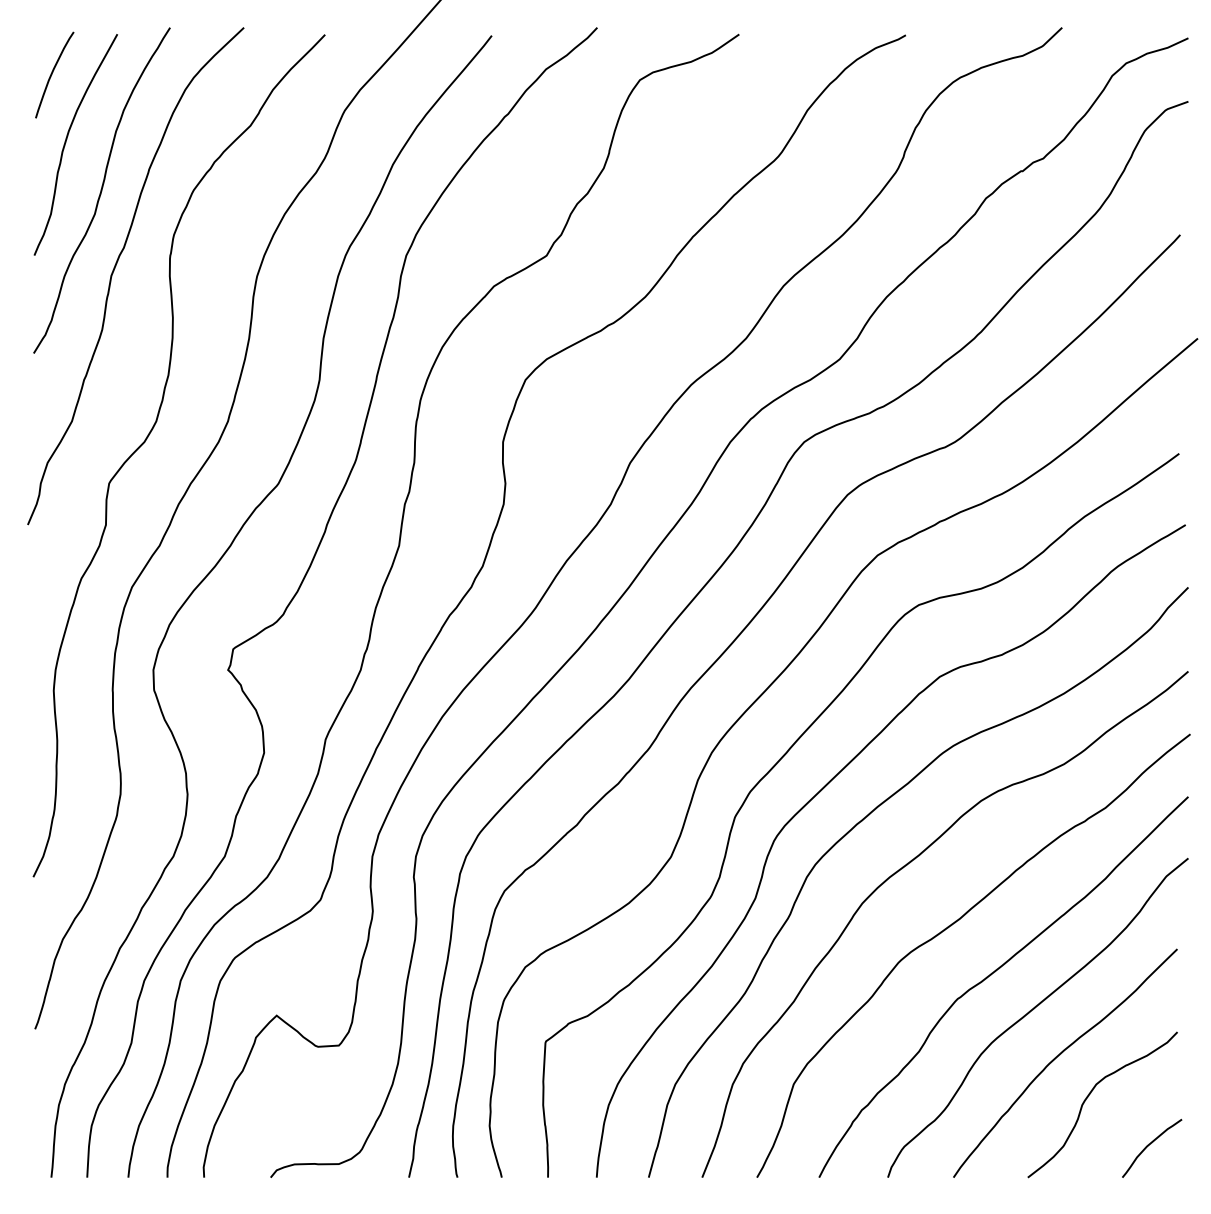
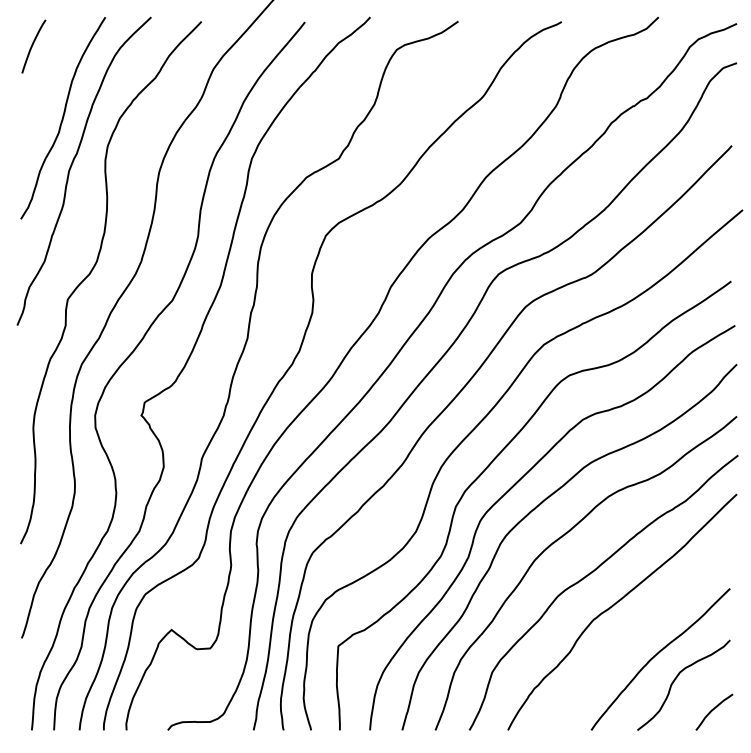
curve: (68, 139) -> (42, 86), removed
curve: (1032, 1011) -> (640, 627), removed

